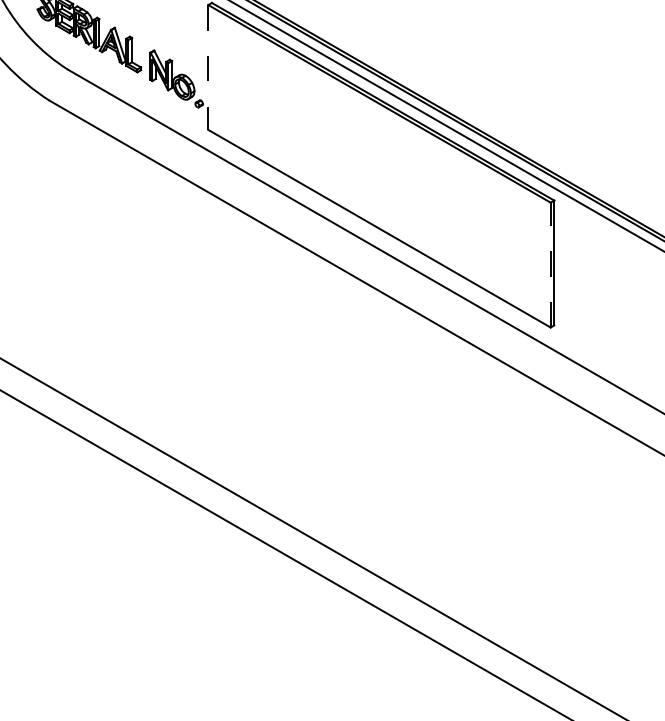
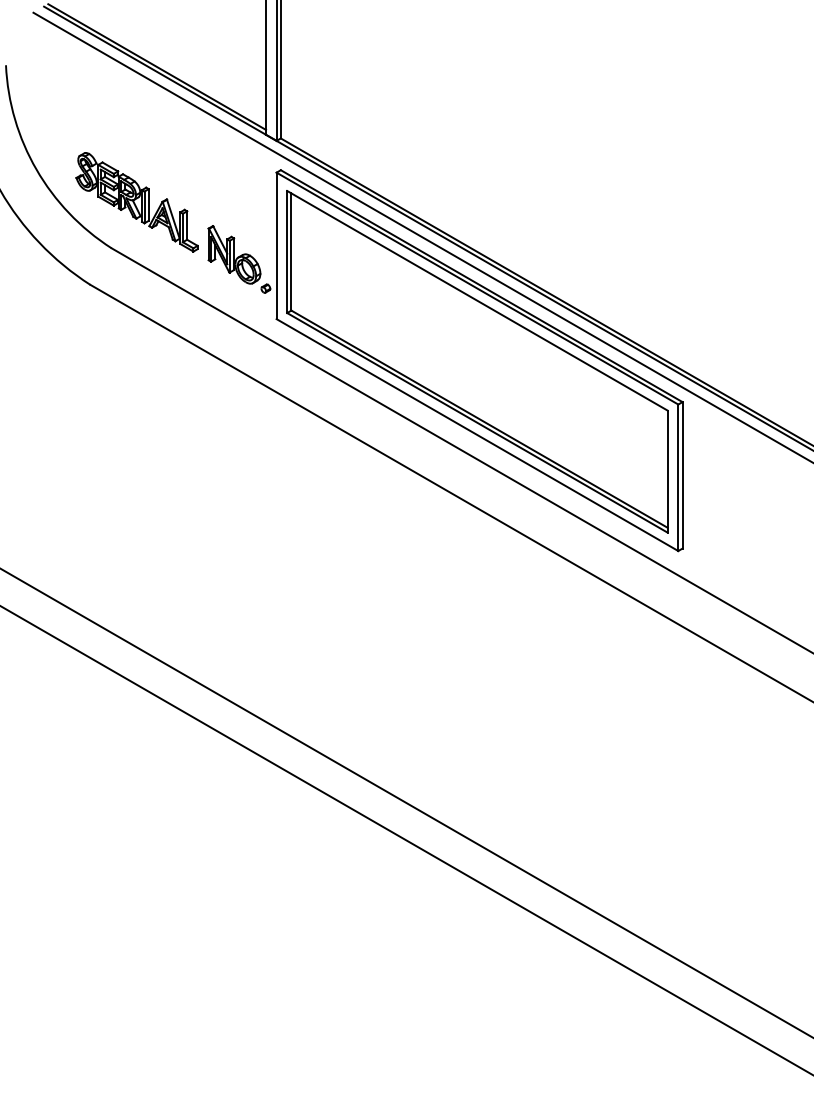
line: (208, 67) -> (276, 246), dashed -> solid
part: (379, 165) -> (477, 361), added
line: (550, 264) -> (678, 477), dashed -> solid

